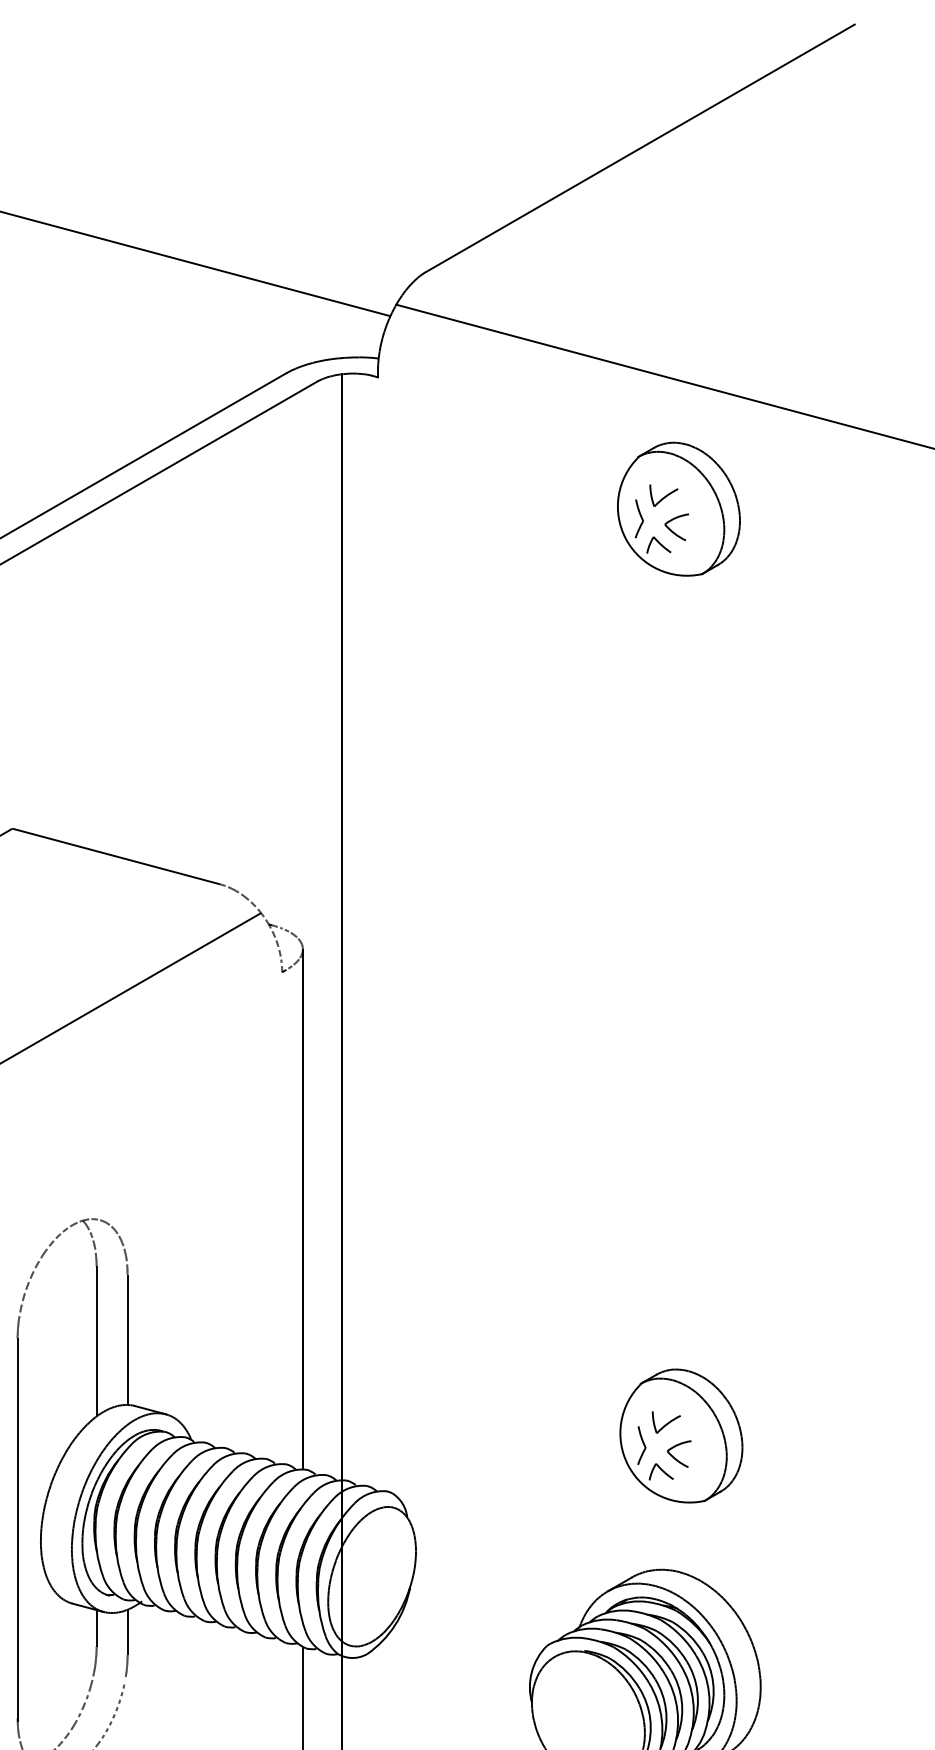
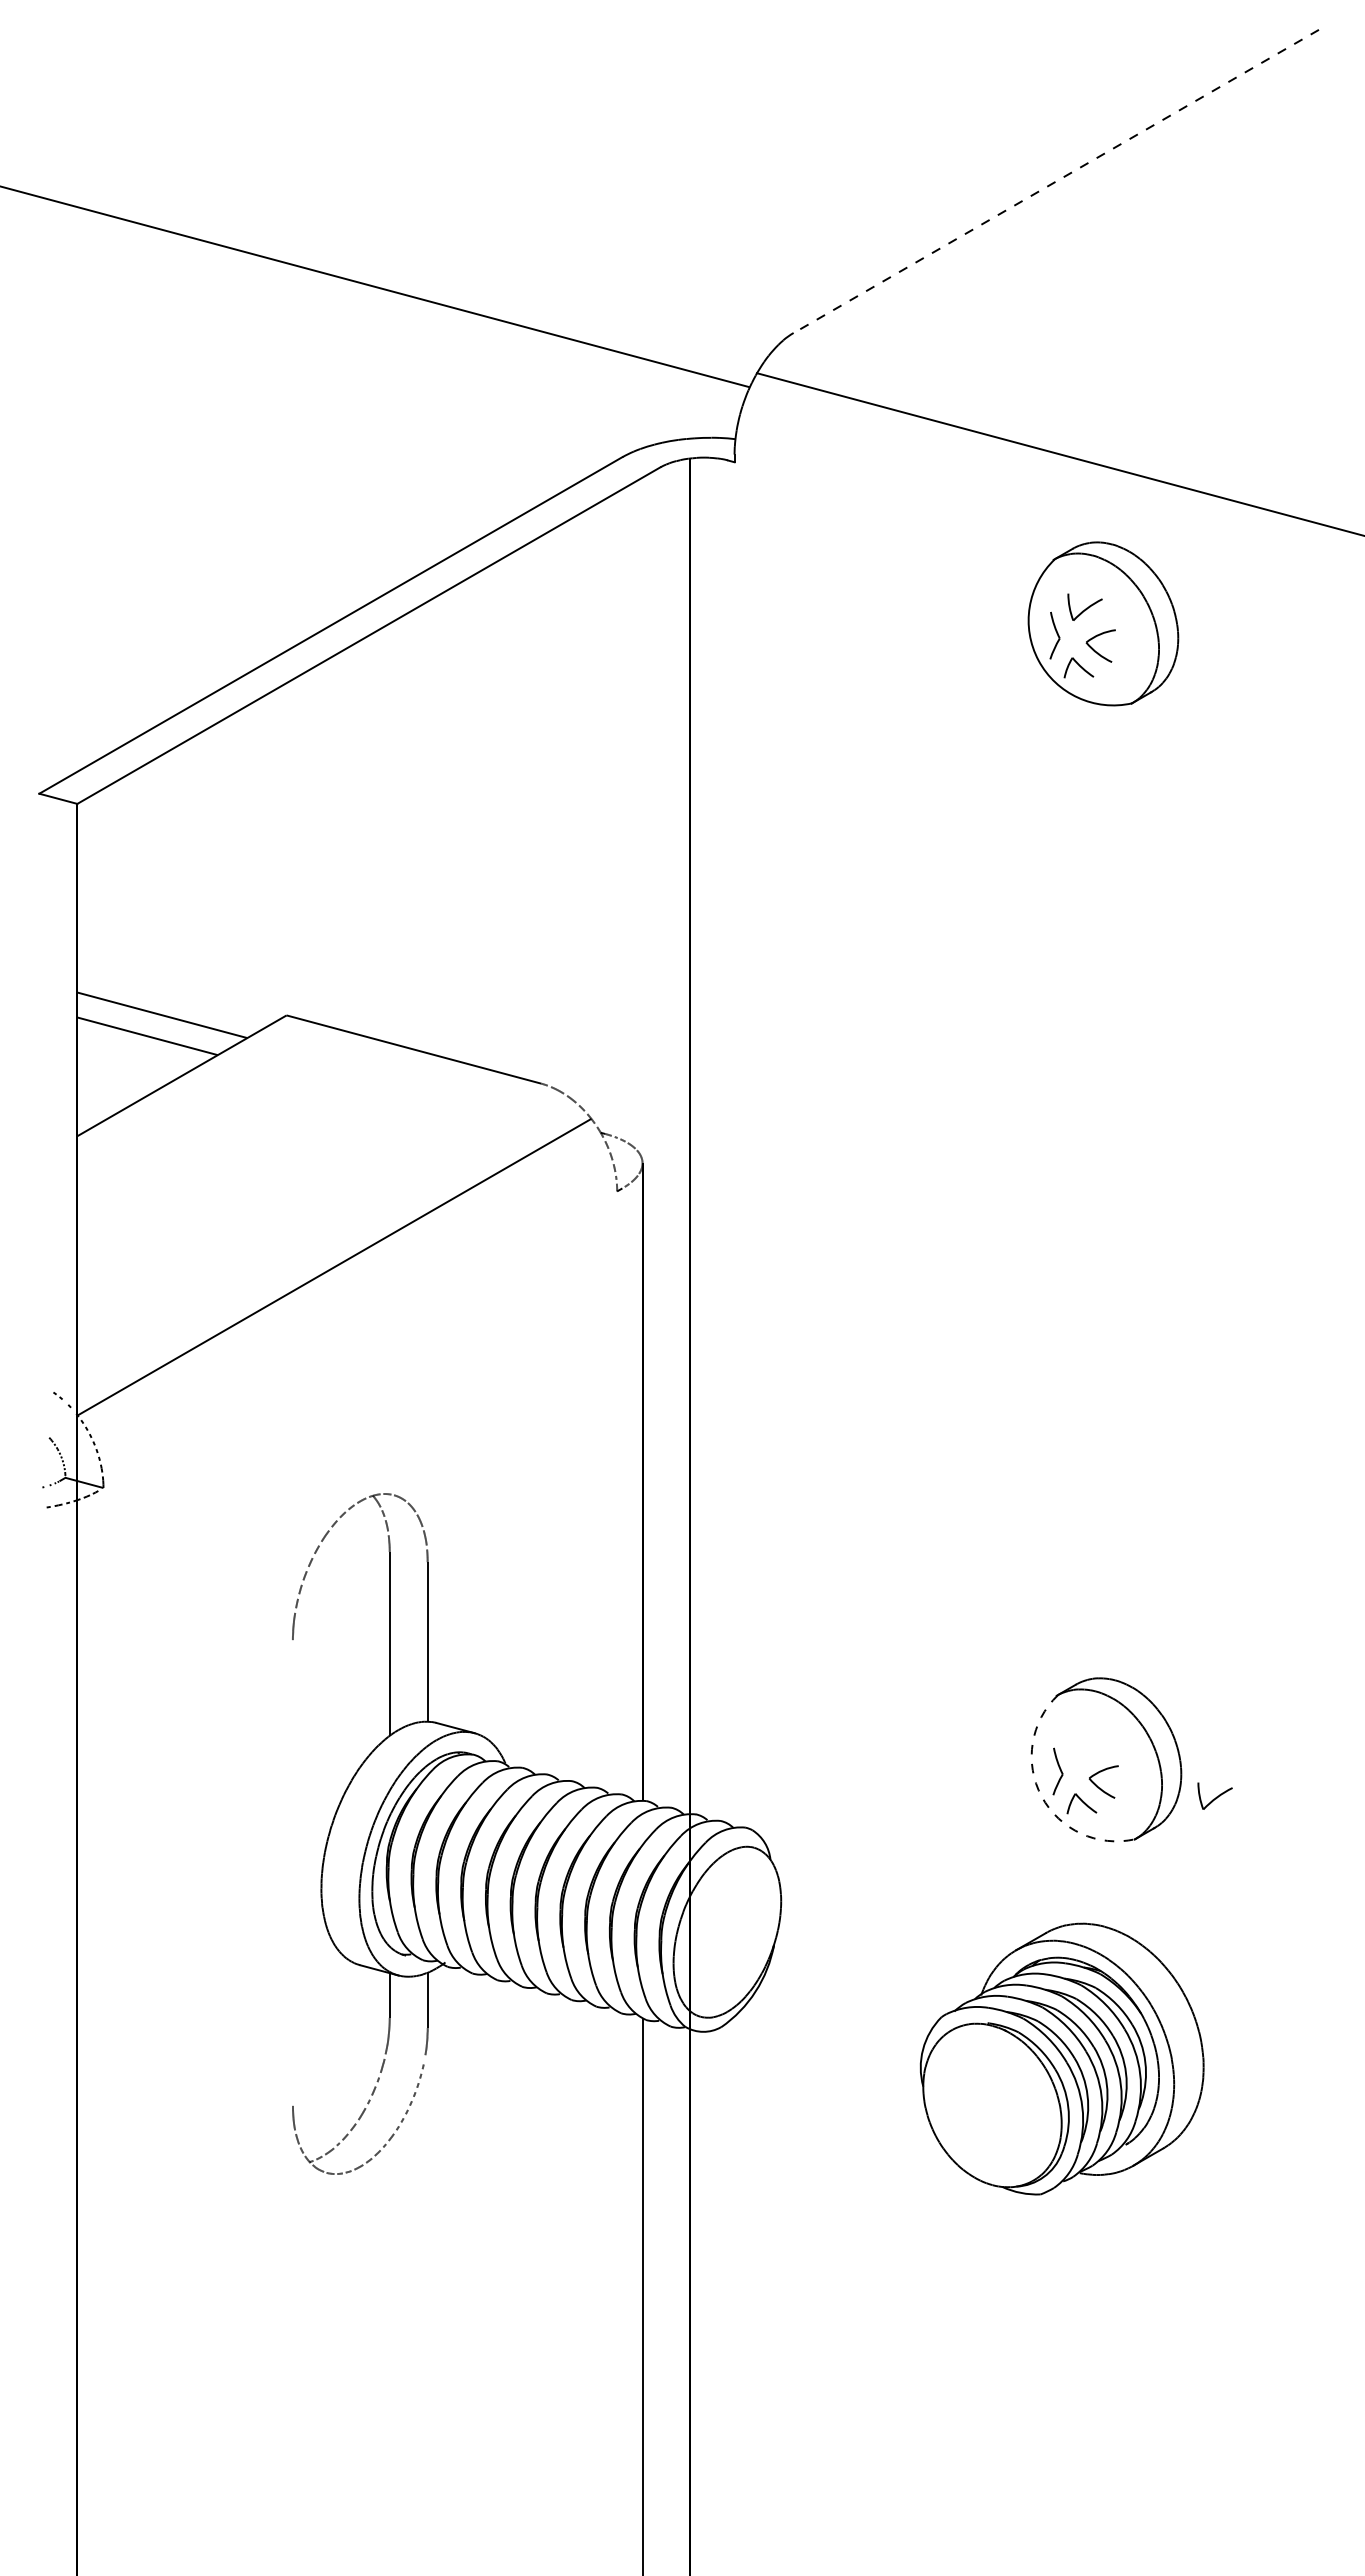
line: (639, 148) -> (1055, 181), solid -> dashed
part: (665, 1421) -> (1214, 1795), moved
arc: (628, 1465) -> (1041, 1796), solid -> dashed
line: (17, 1530) -> (292, 1875), removed

